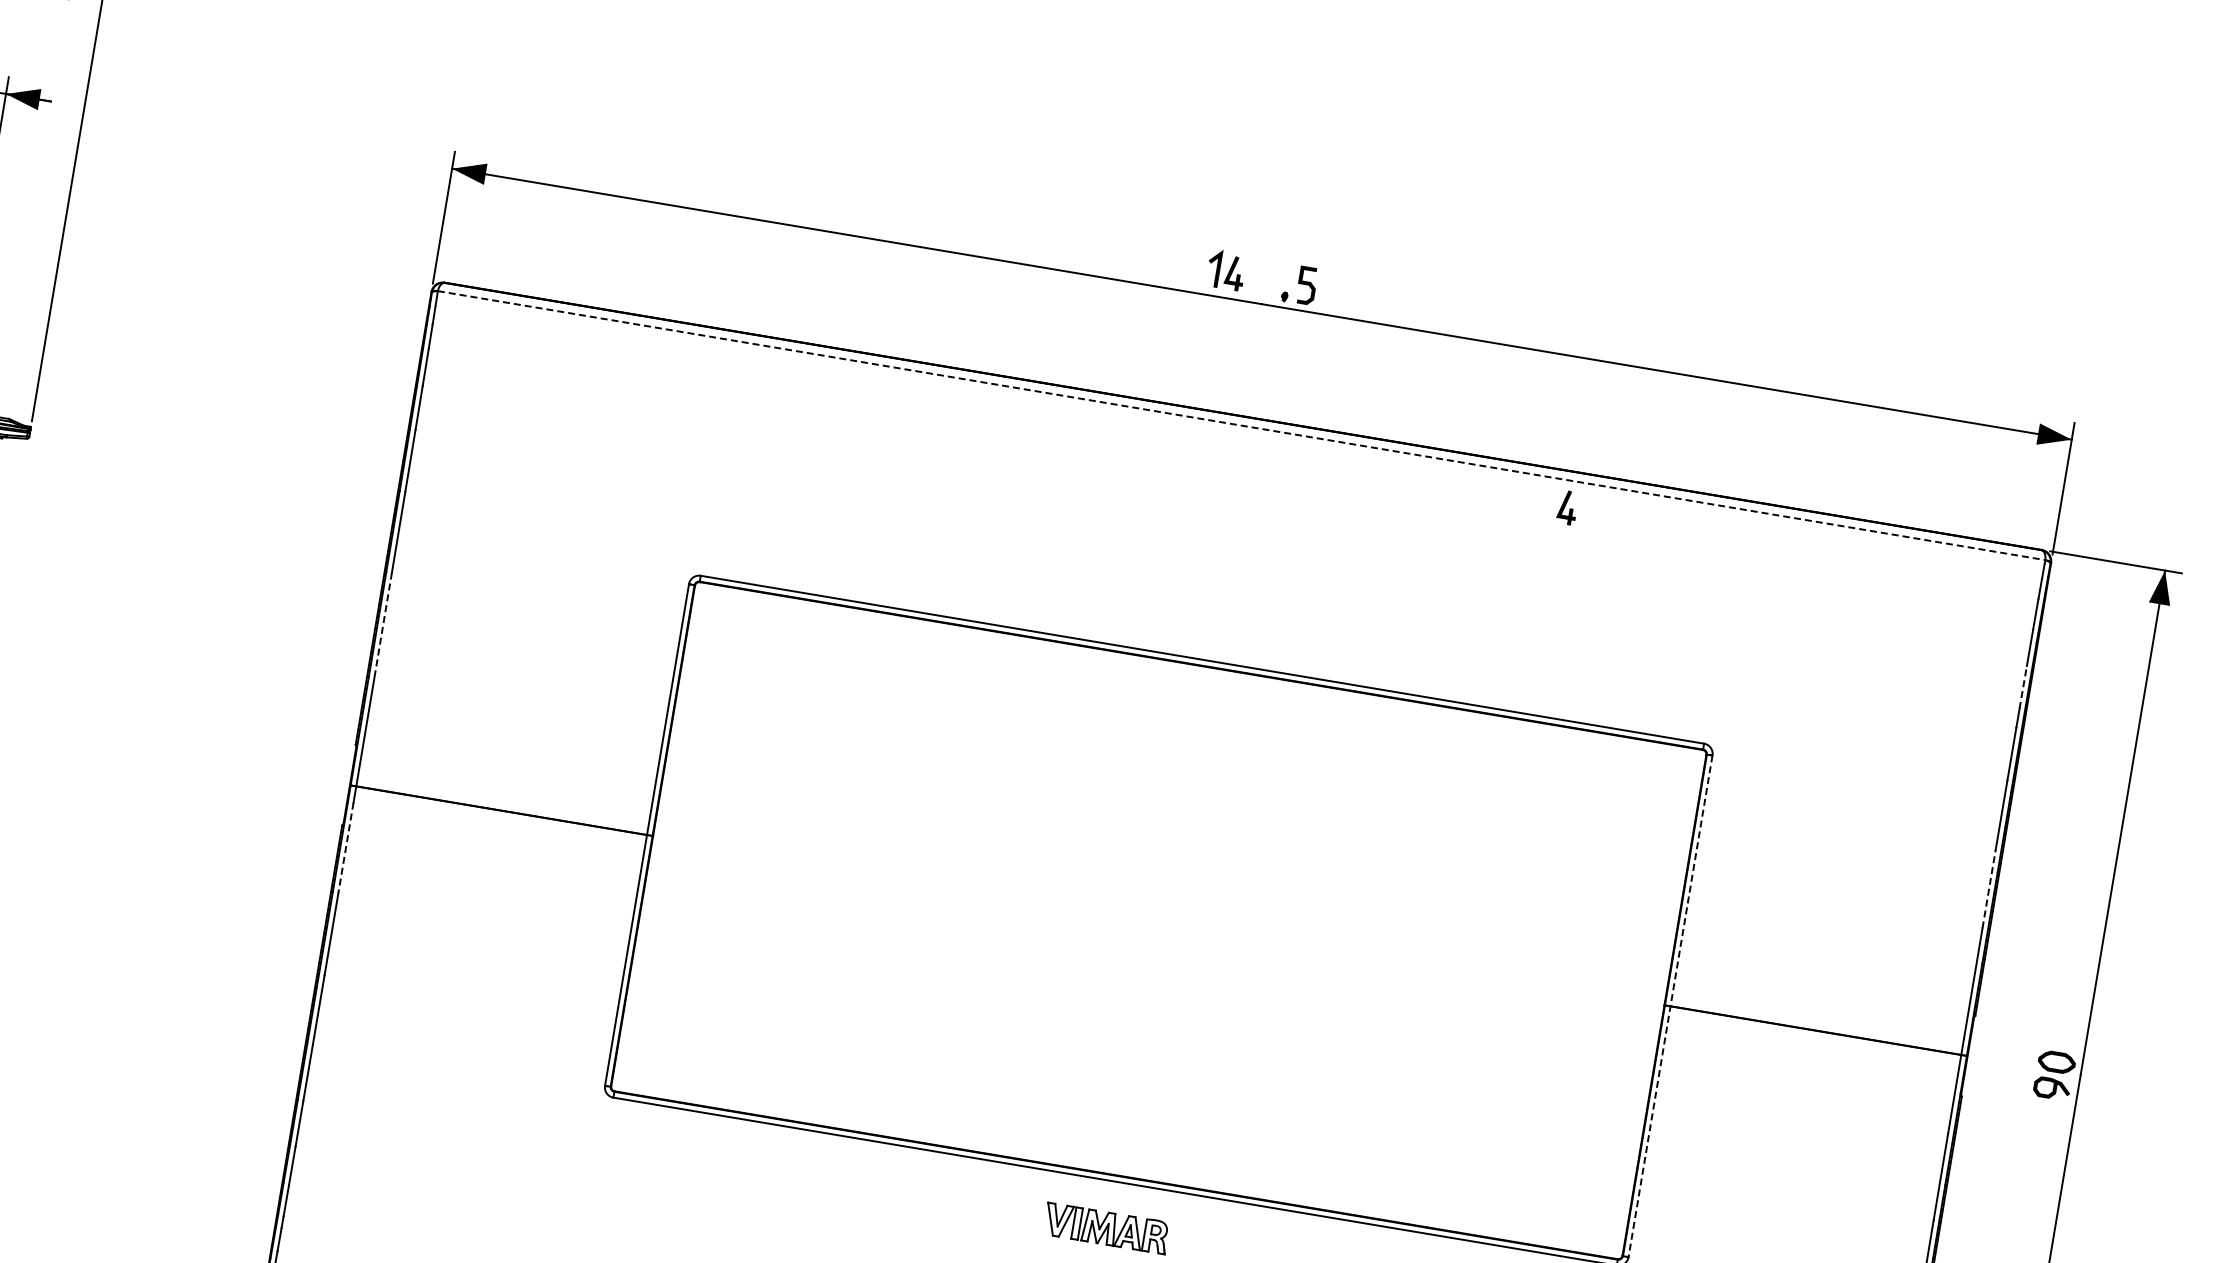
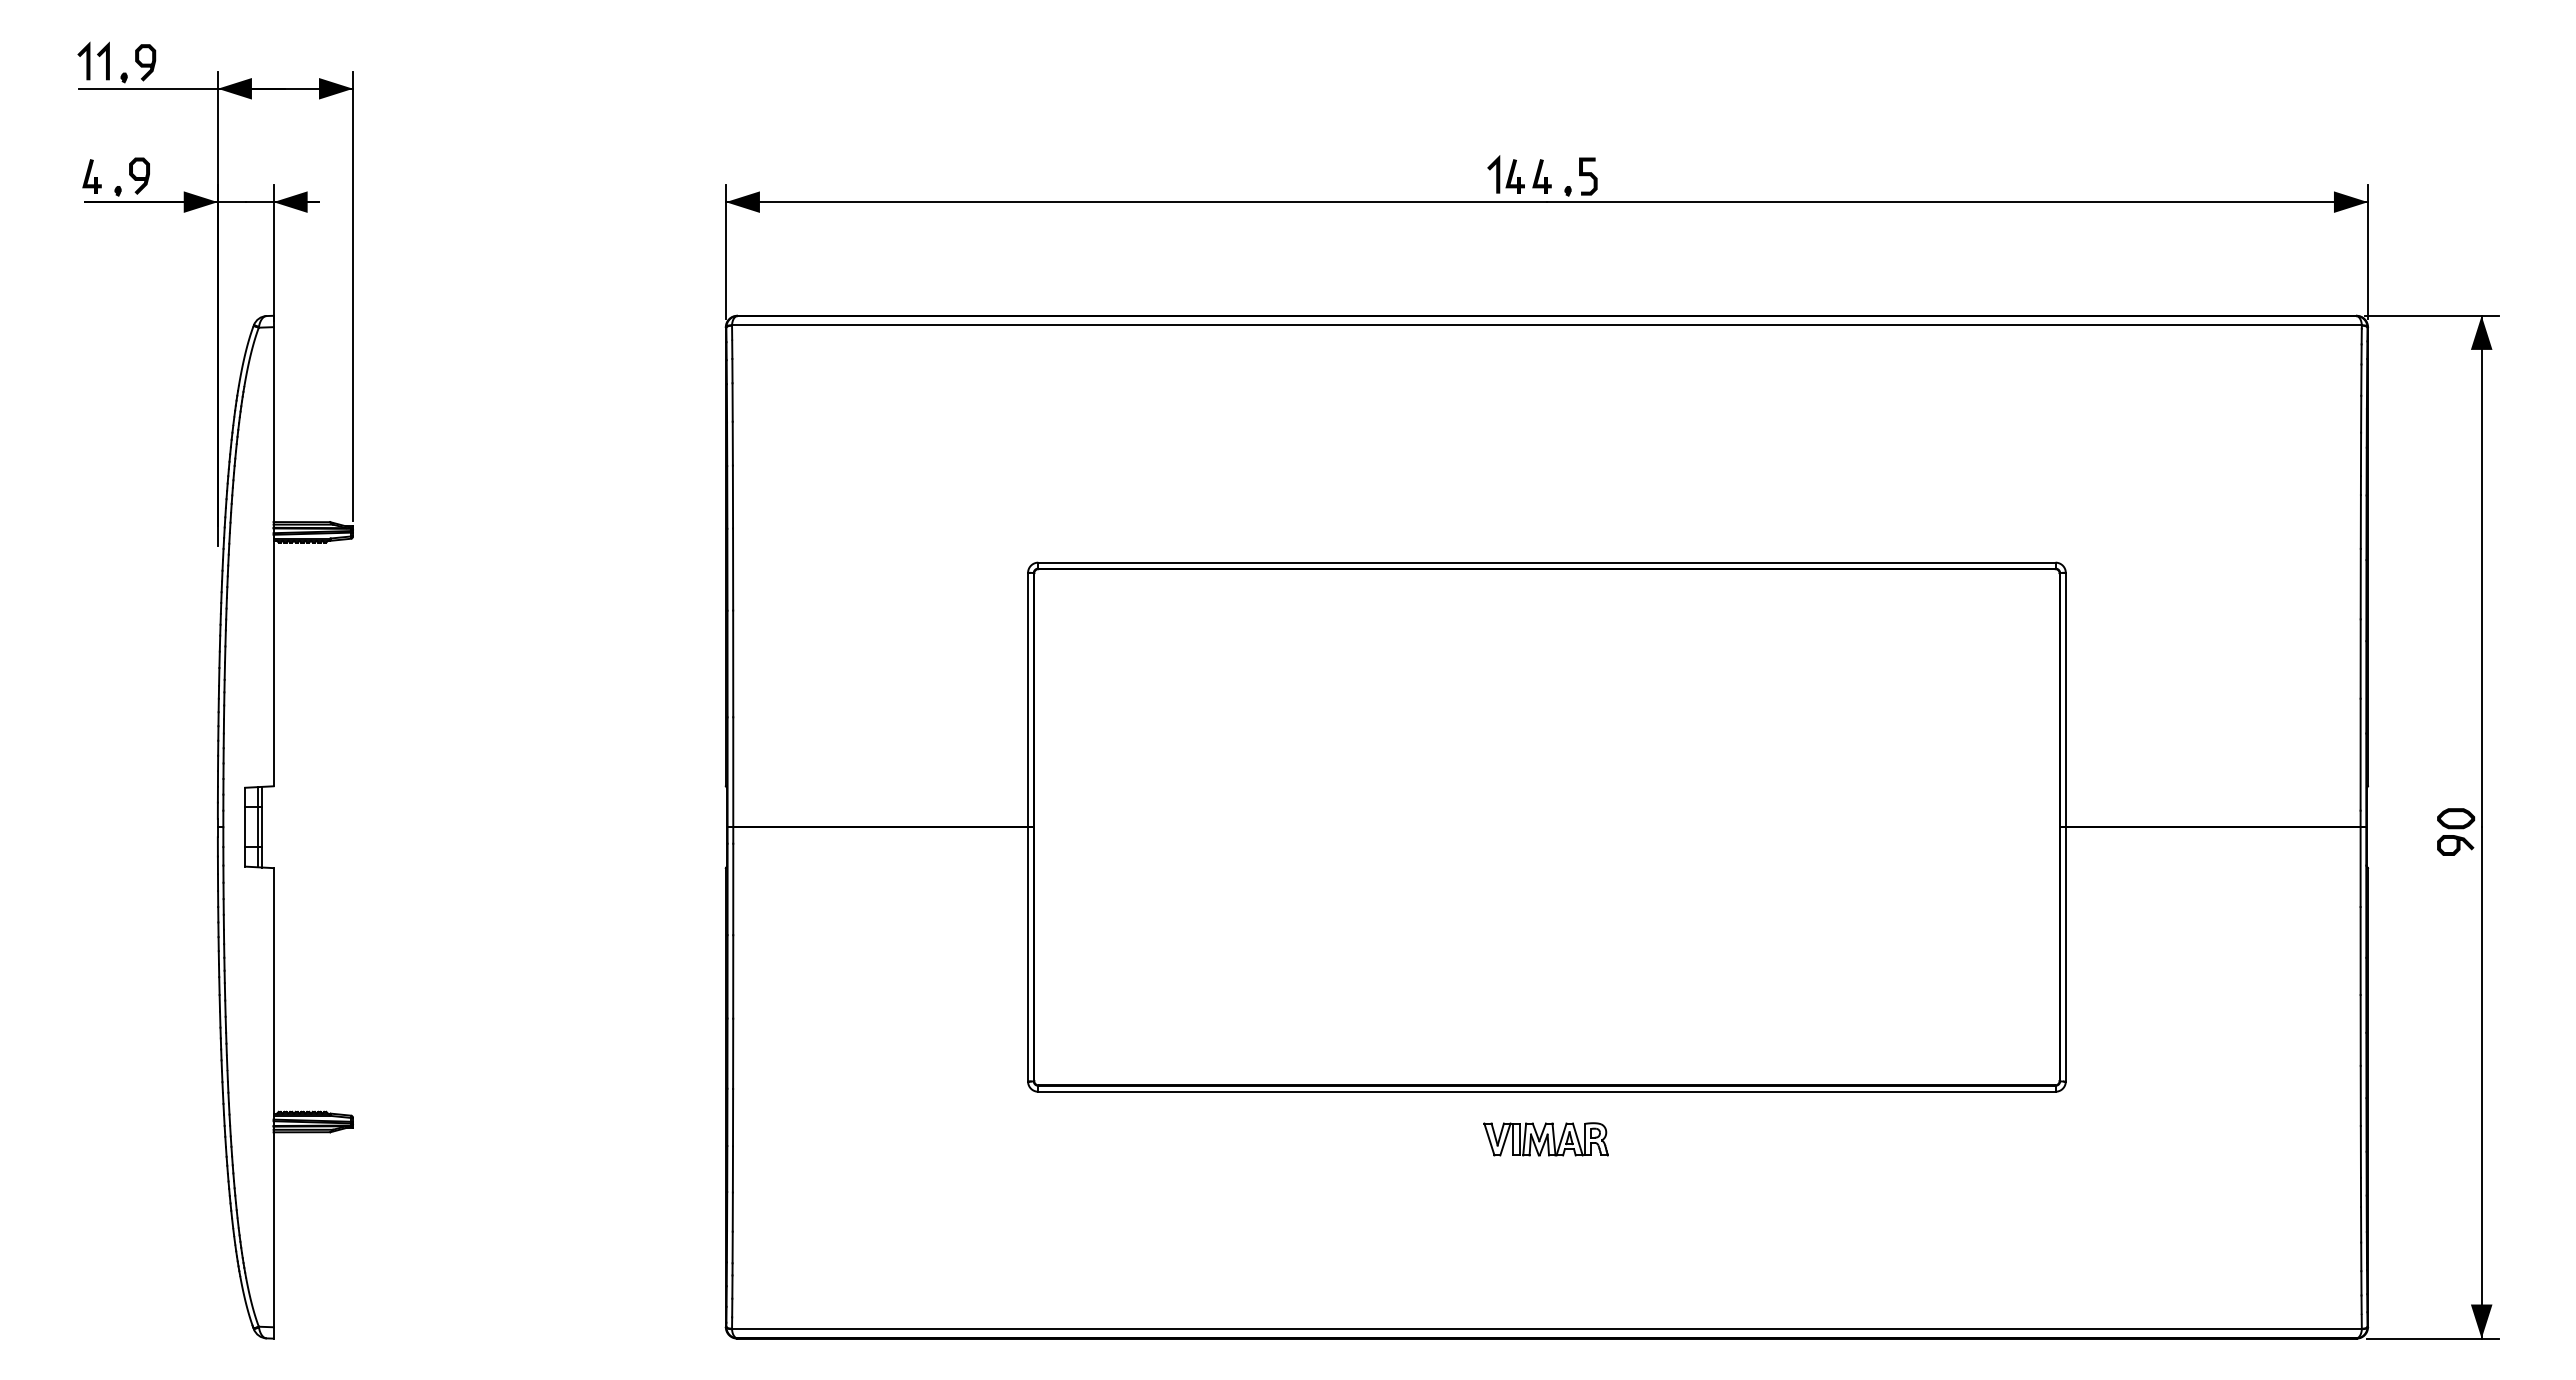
line: (1241, 425) -> (1546, 325), dashed -> solid
part: (1567, 507) -> (1541, 176), moved
line: (383, 625) -> (733, 664), dashed -> solid
line: (2023, 687) -> (2361, 454), dashed -> solid
line: (346, 847) -> (733, 889), dashed -> solid
line: (1988, 889) -> (2360, 659), dashed -> solid
line: (1670, 1006) -> (2065, 827), dashed -> solid

